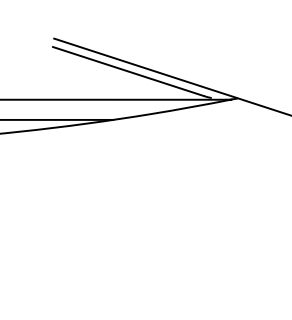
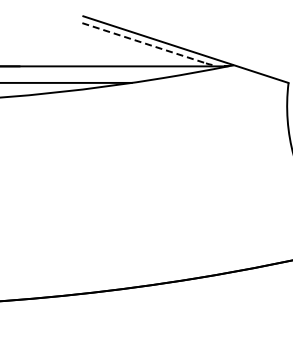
line: (128, 71) -> (144, 43), solid -> dashed

